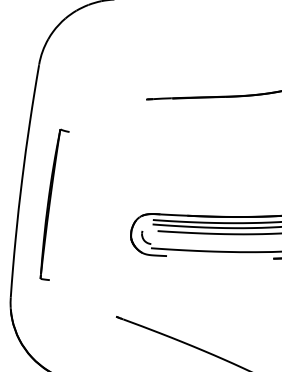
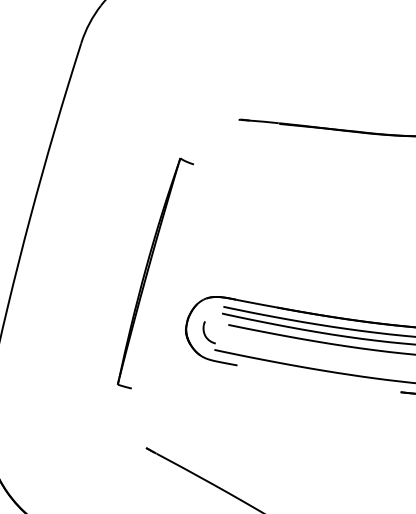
part: (54, 204) -> (155, 272), moved

